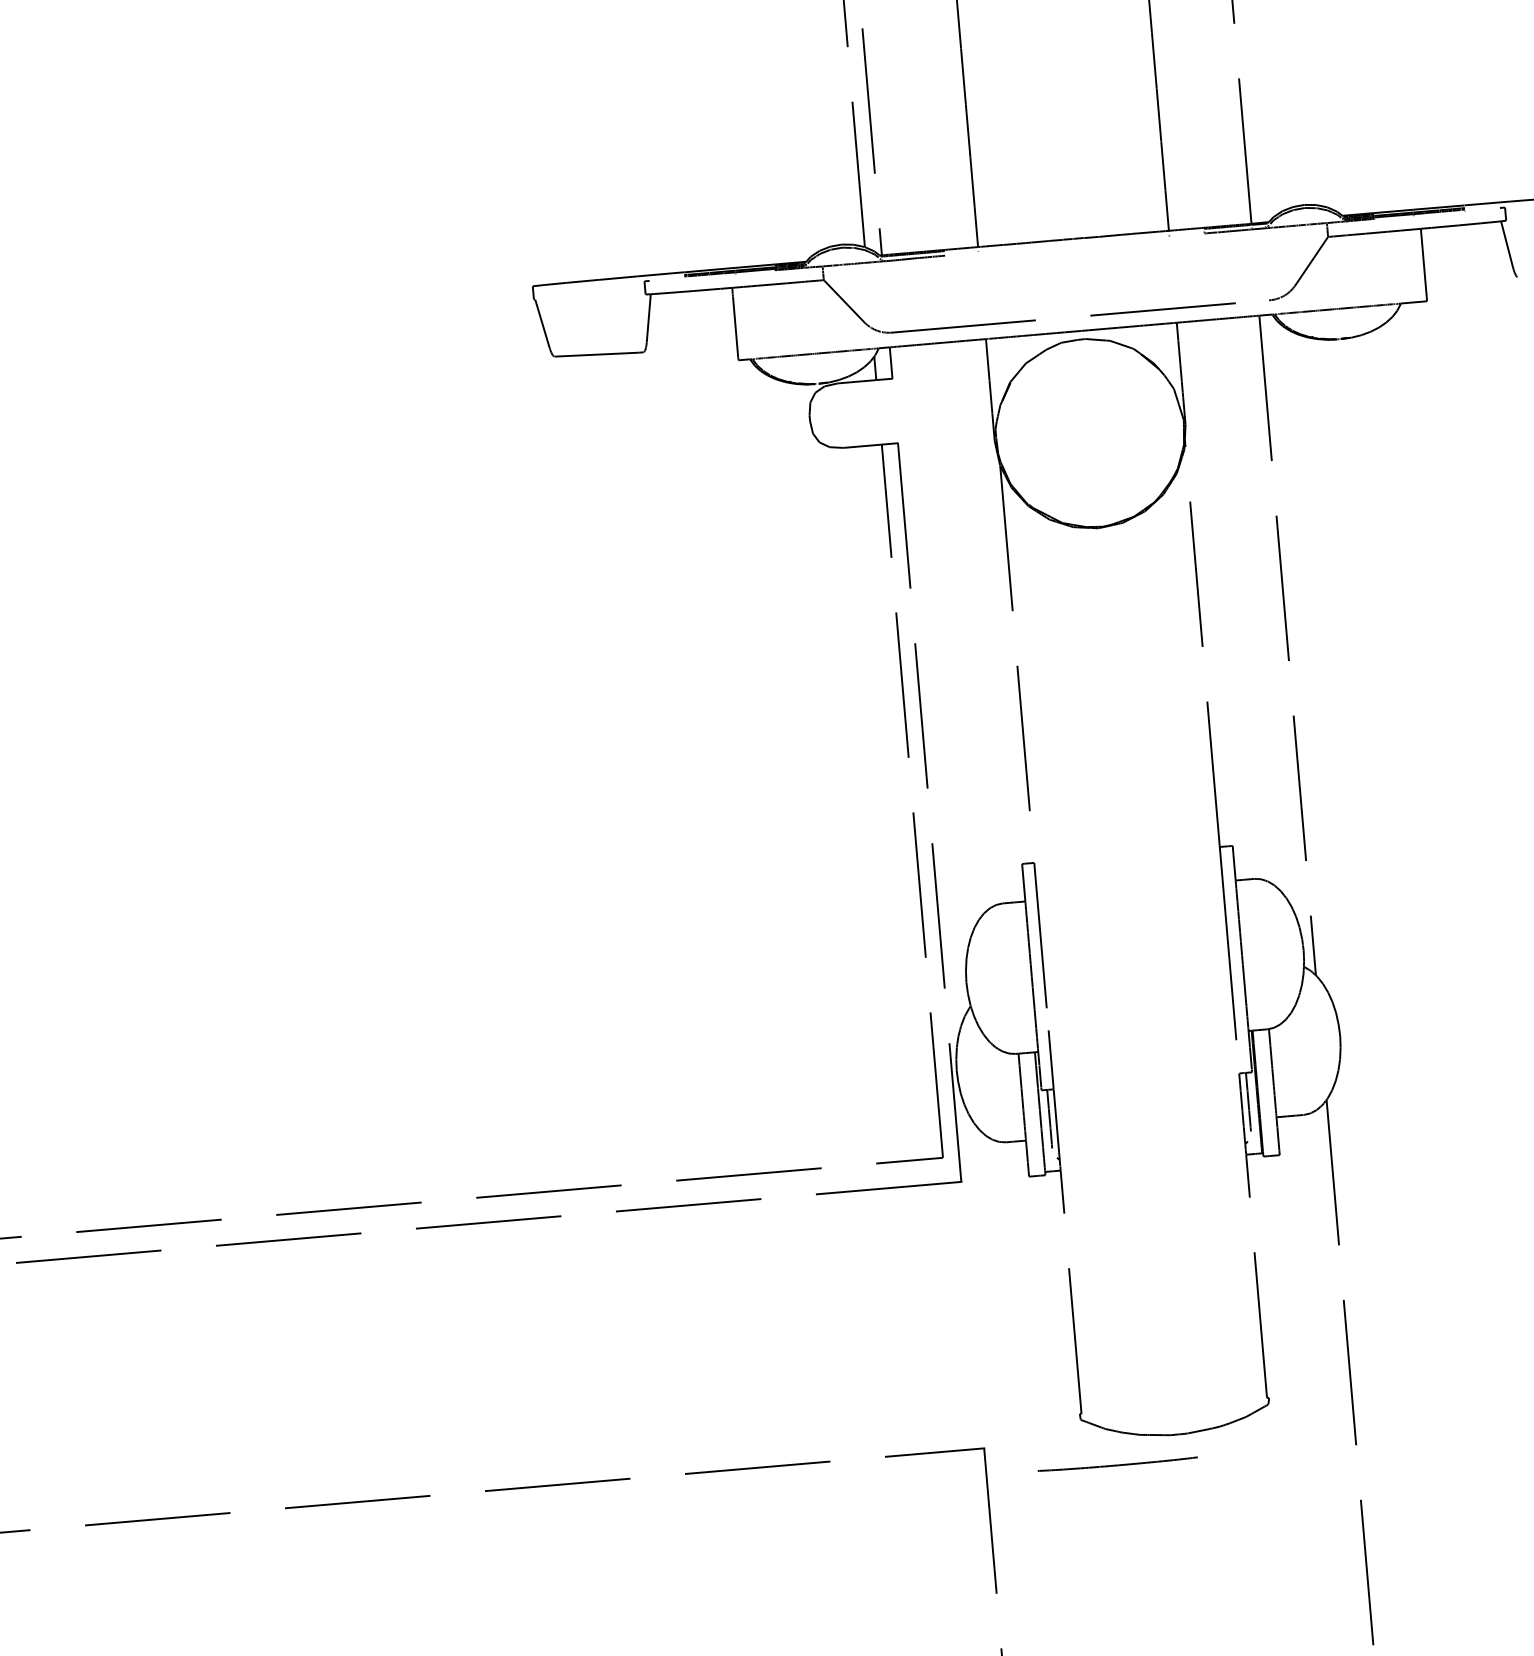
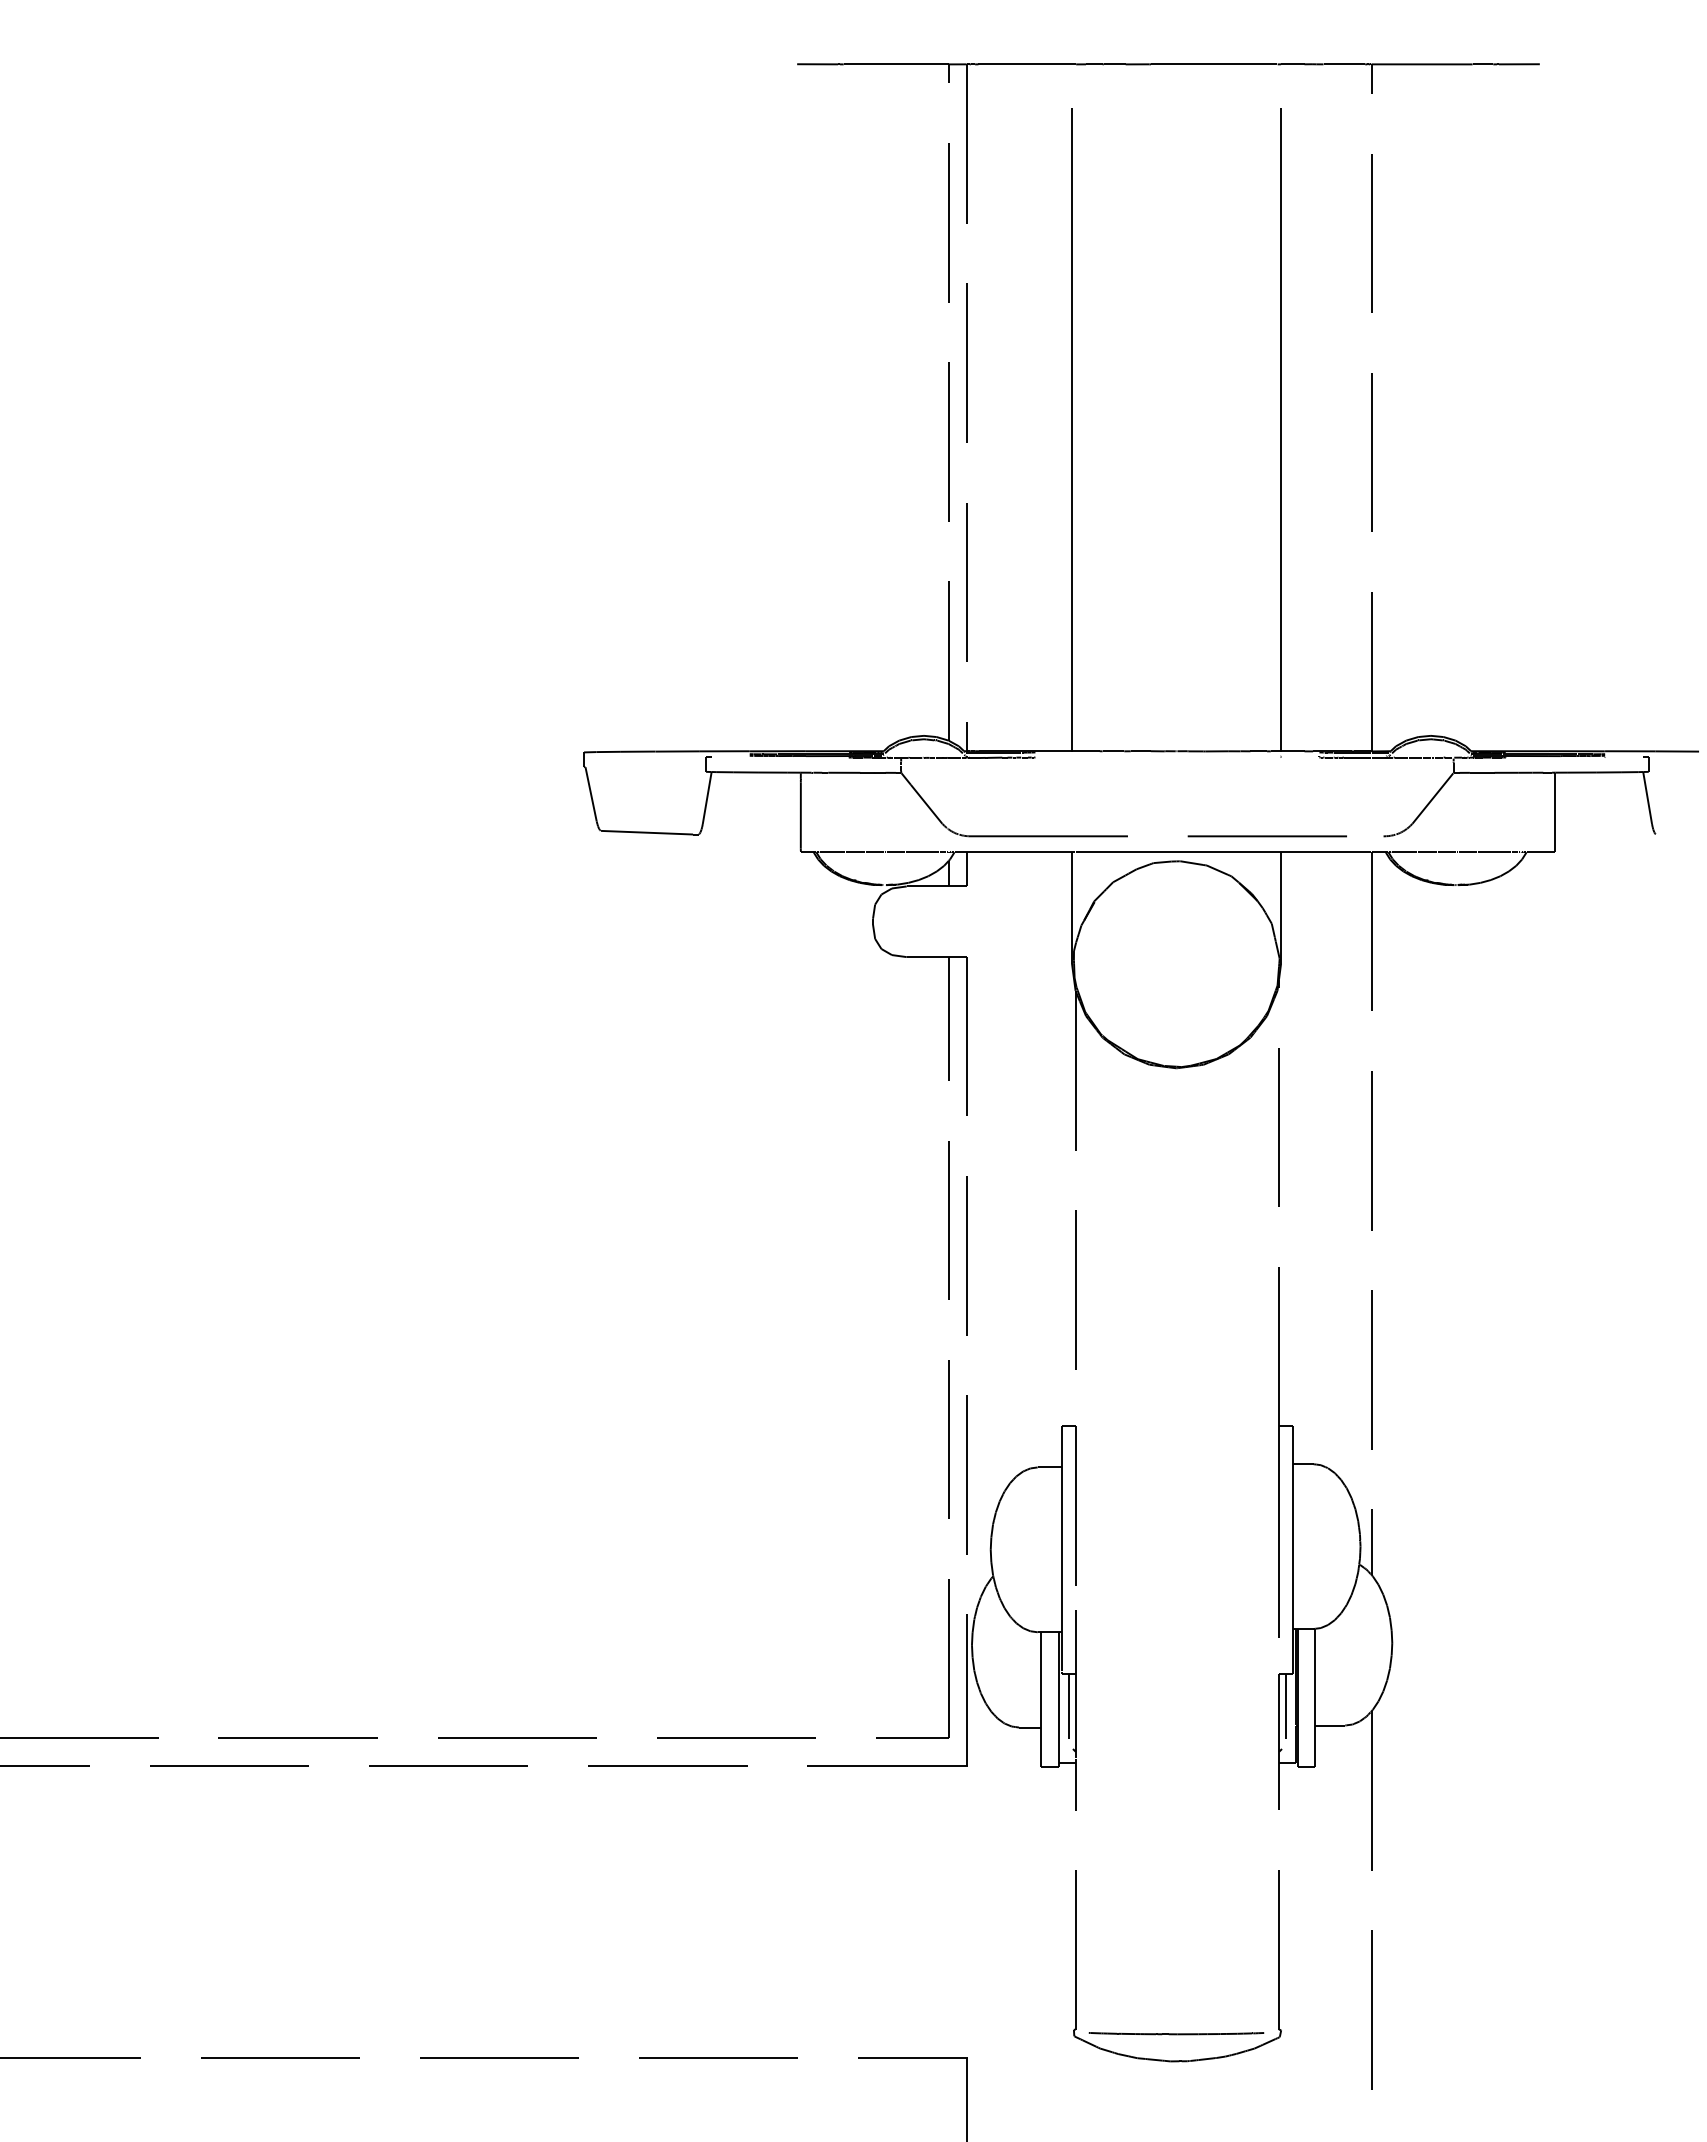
line: (1117, 1464) -> (1176, 2033), moved

